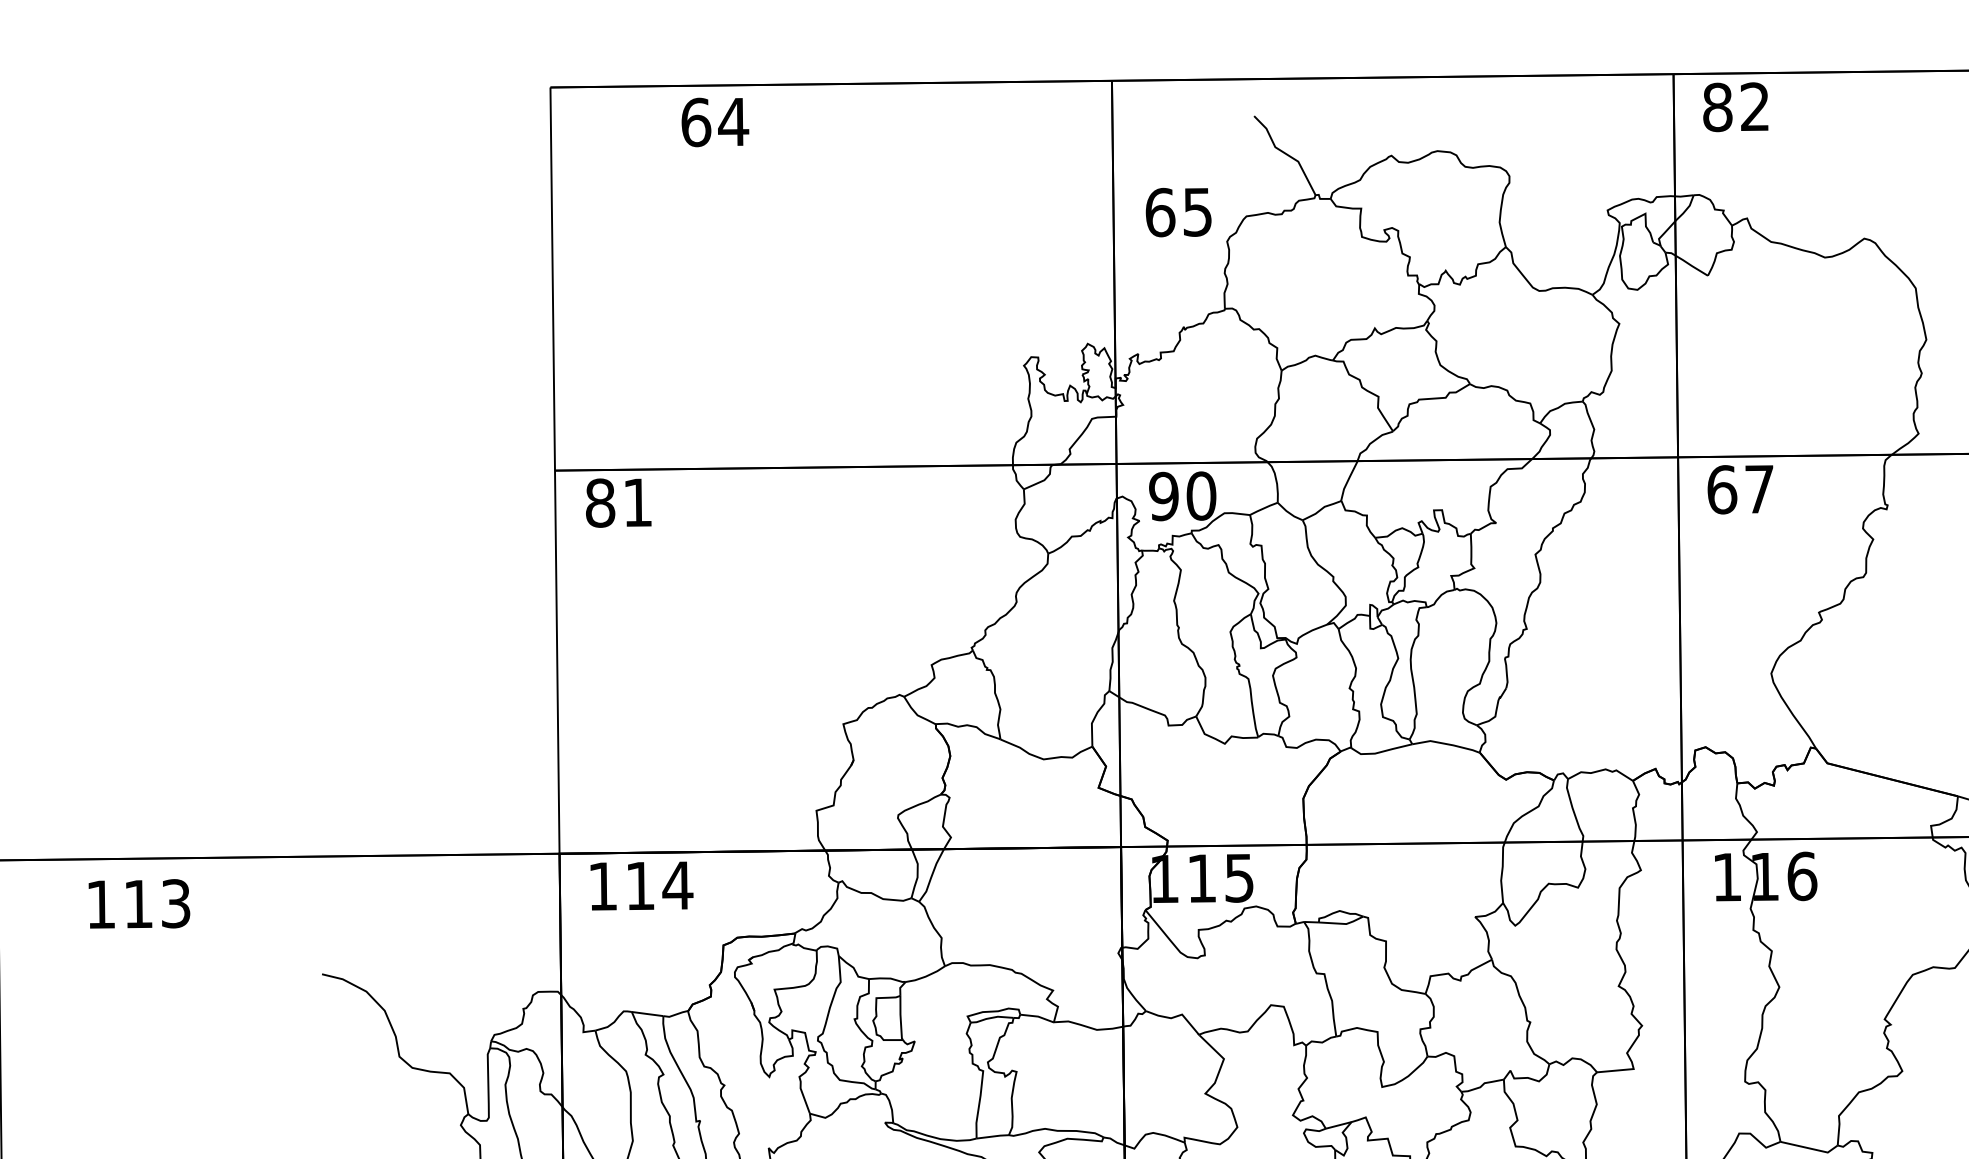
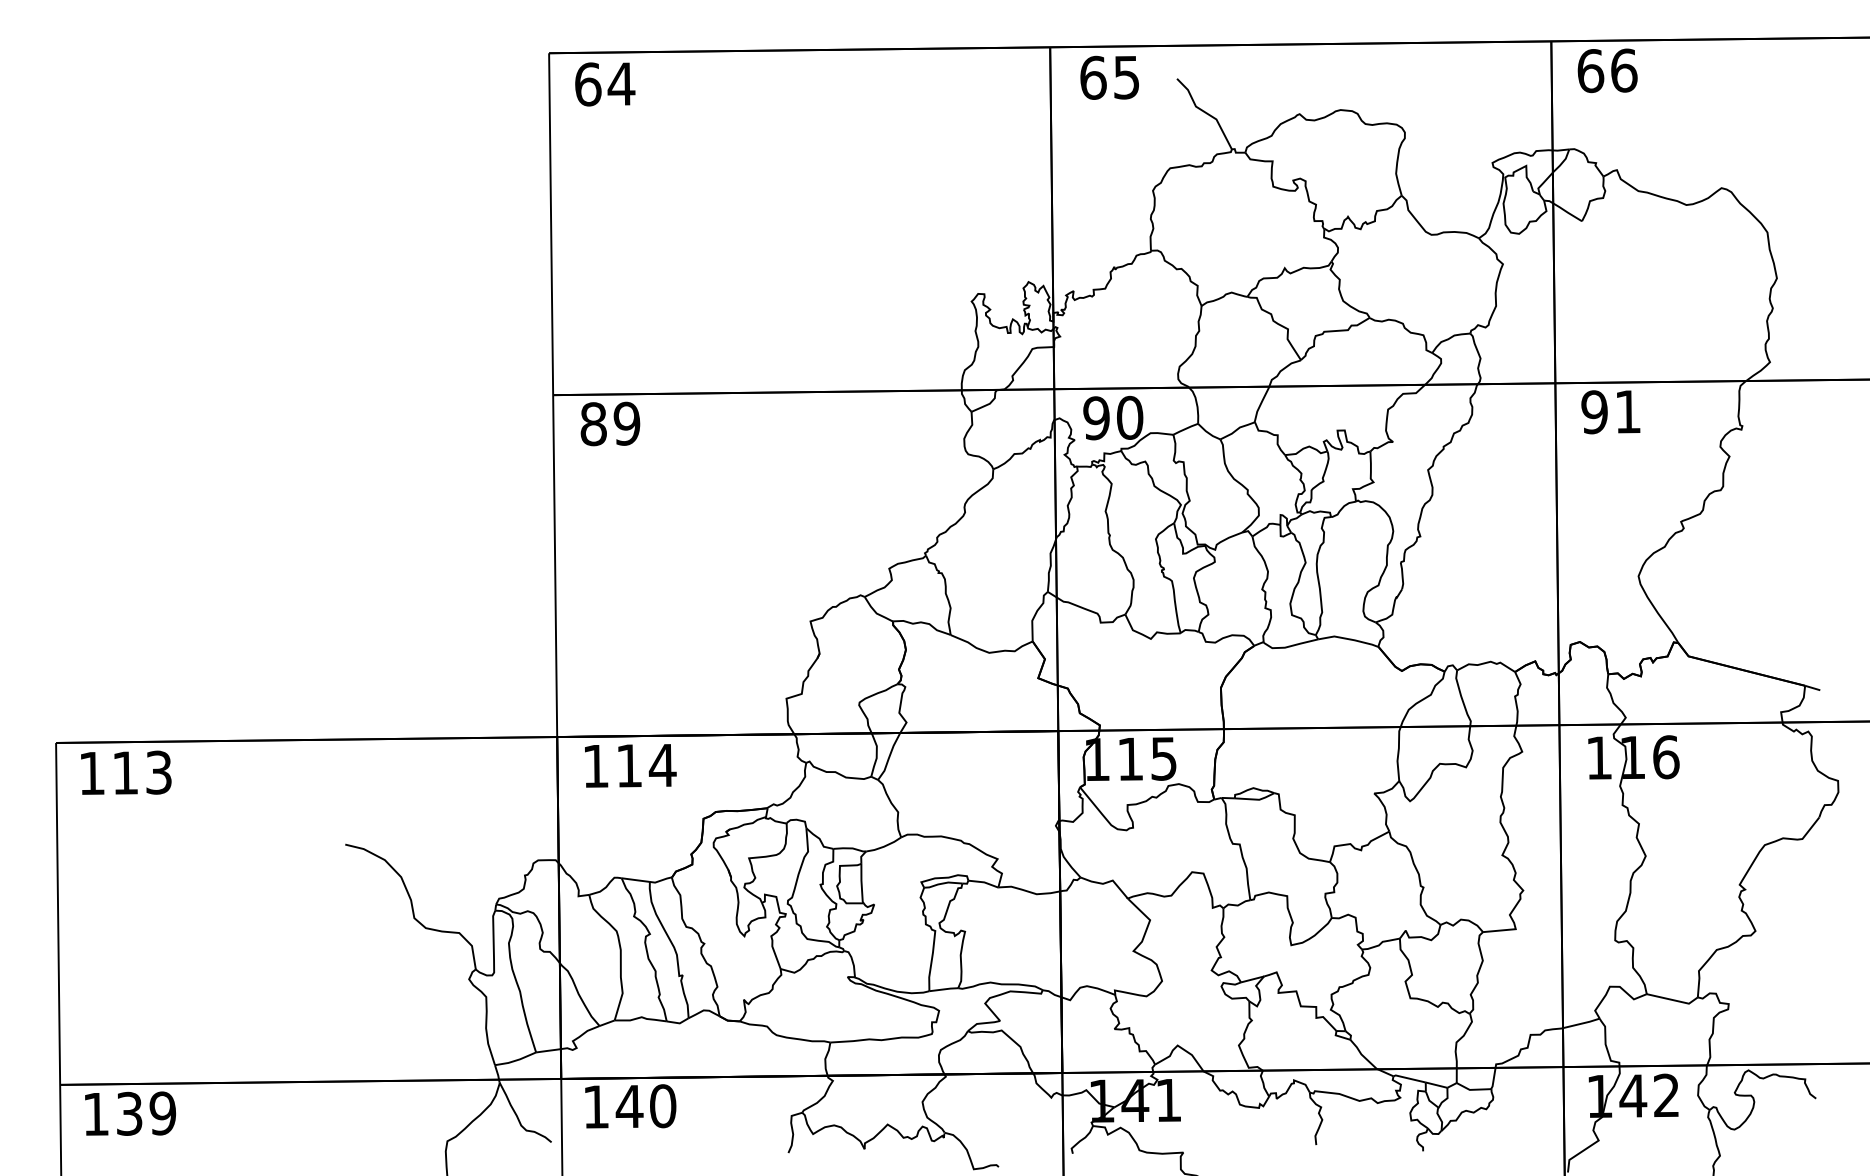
text: (1736, 106) -> (1607, 70), 82 -> 66
text: (715, 122) -> (605, 84), moved
text: (1178, 212) -> (1109, 77), moved
text: (1739, 490) -> (1610, 412), 67 -> 91
text: (637, 502) -> (626, 423), 81 -> 89
text: (139, 903) -> (126, 772), moved

